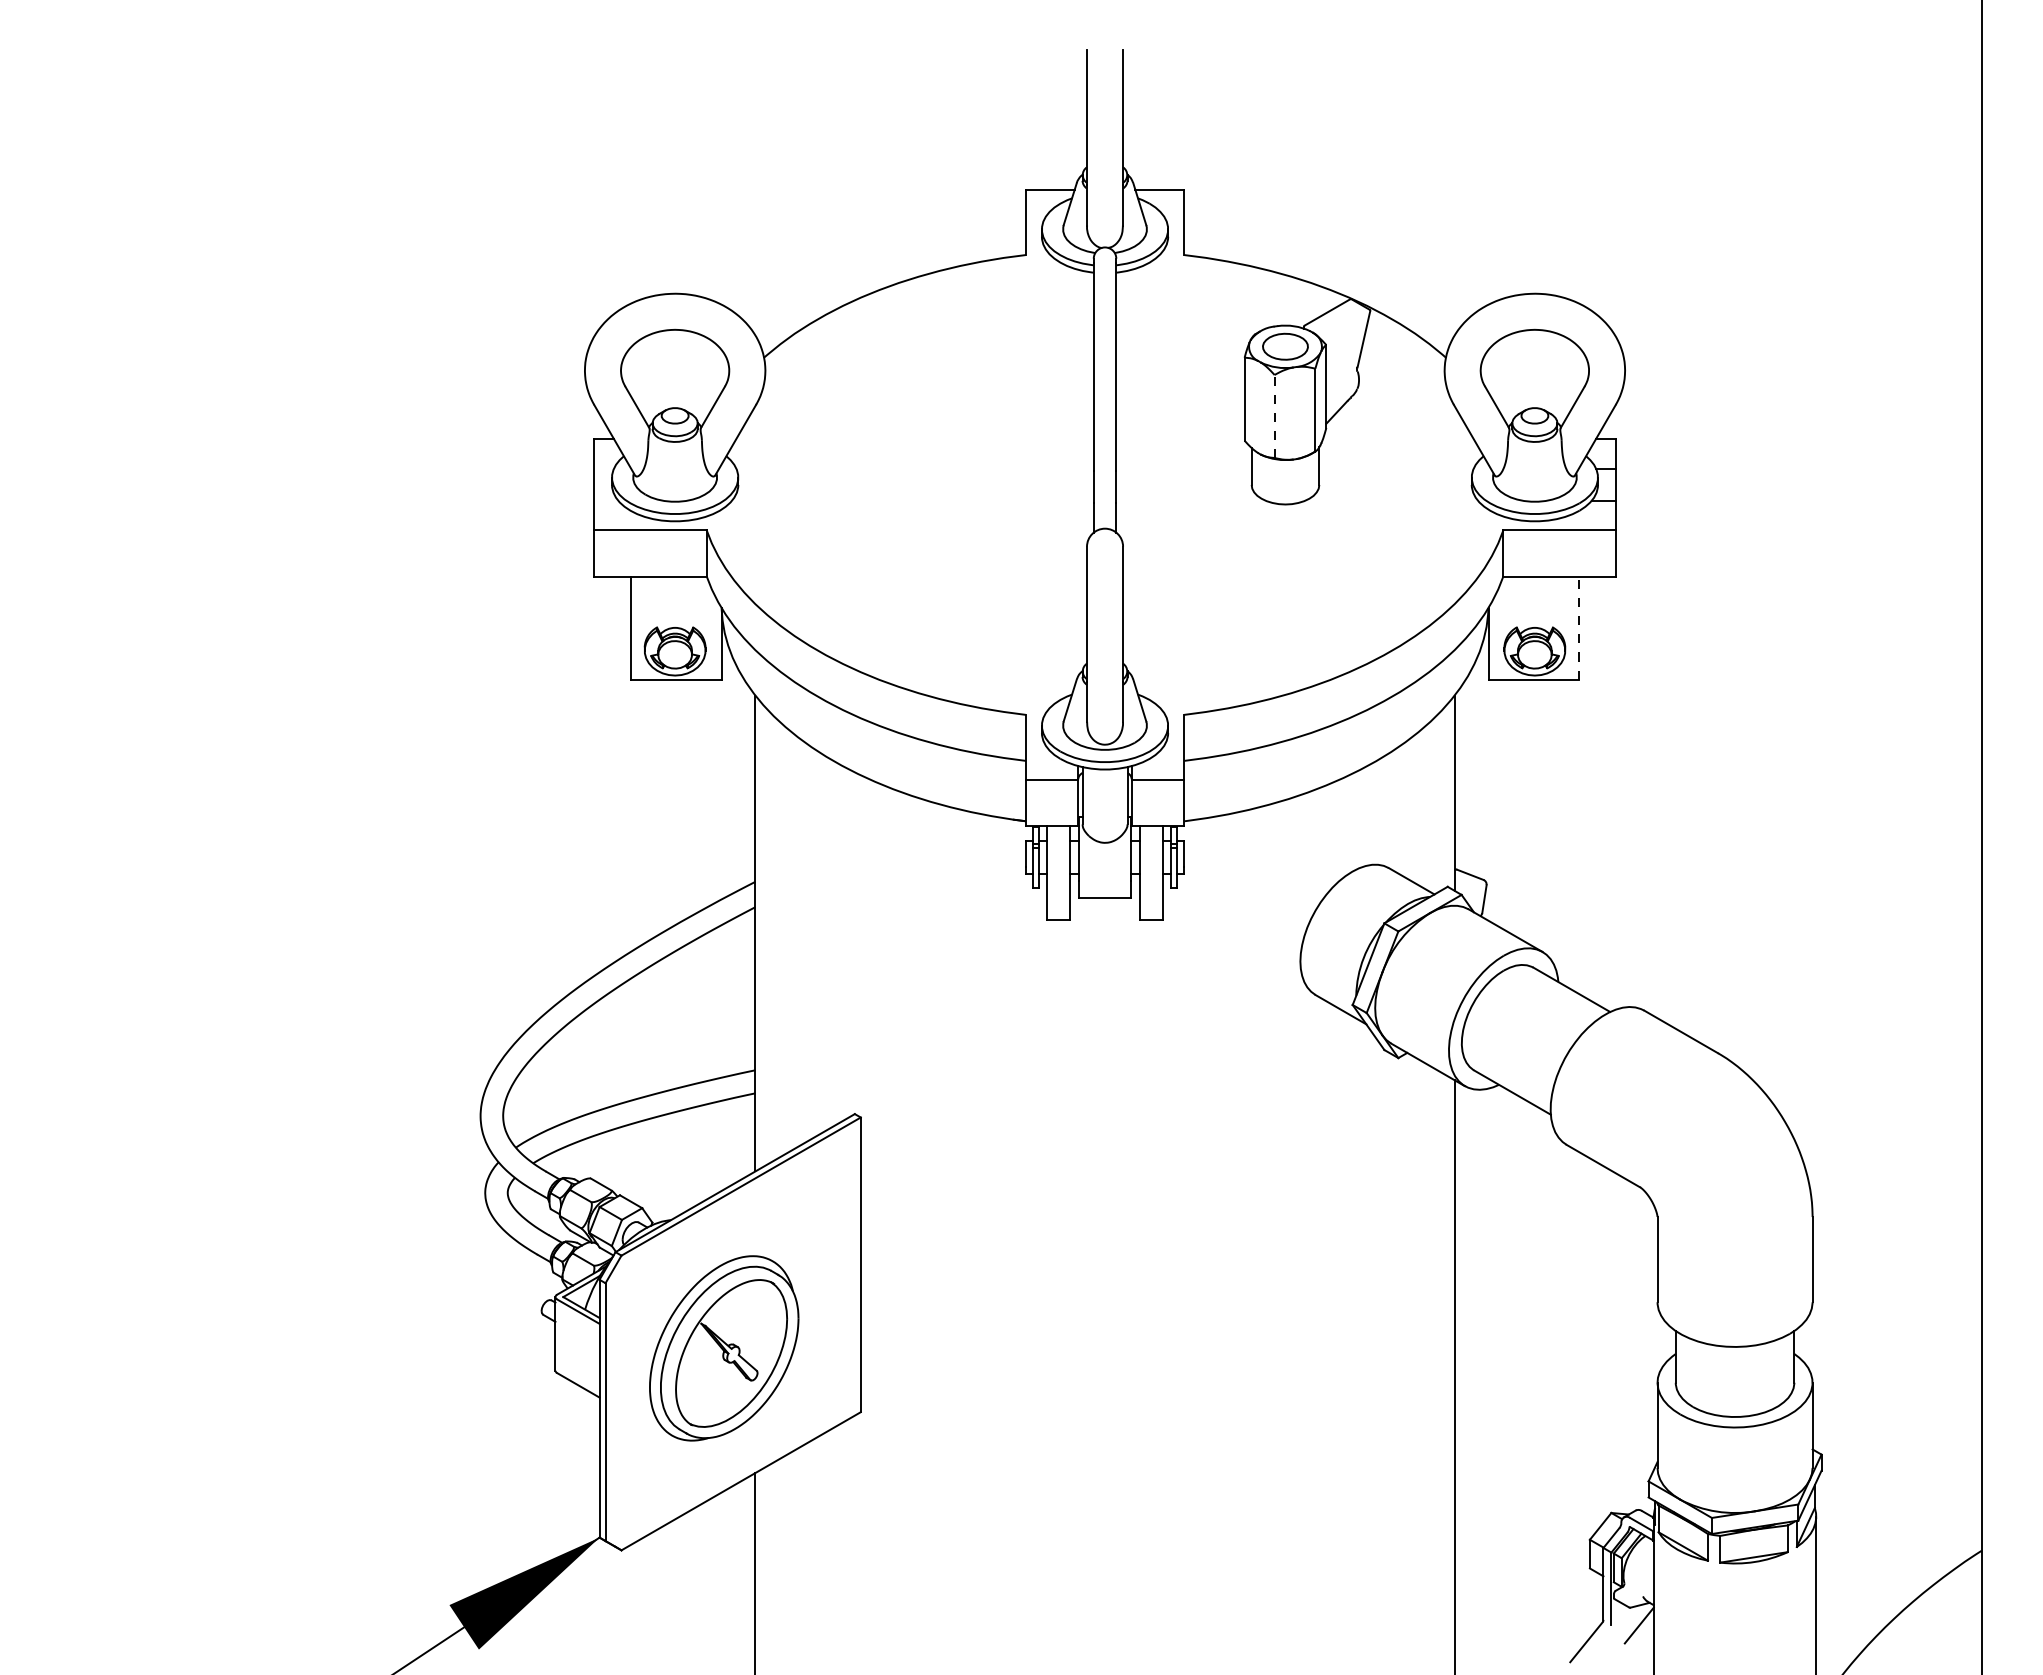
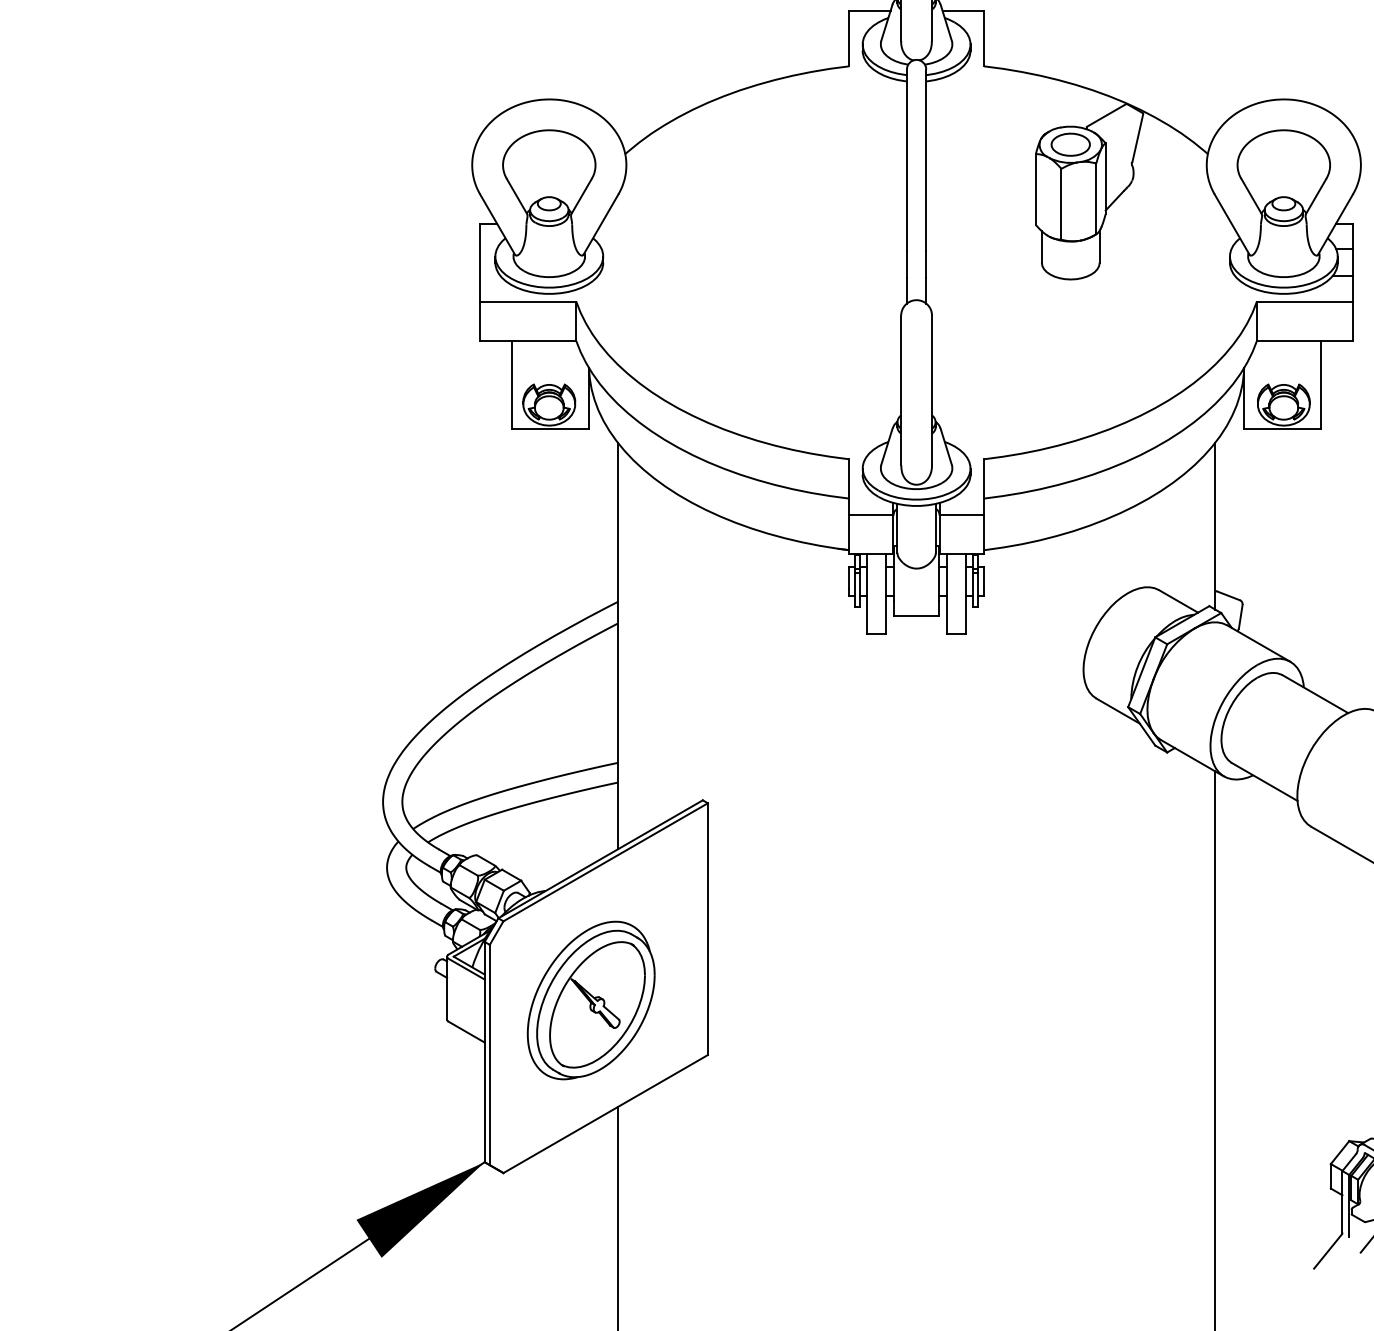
line: (1274, 415) -> (1061, 203), dashed -> solid
line: (1578, 627) -> (1321, 384), dashed -> solid

